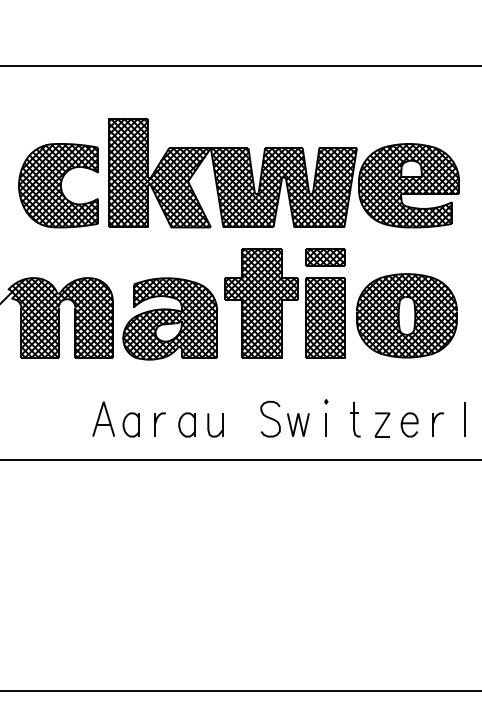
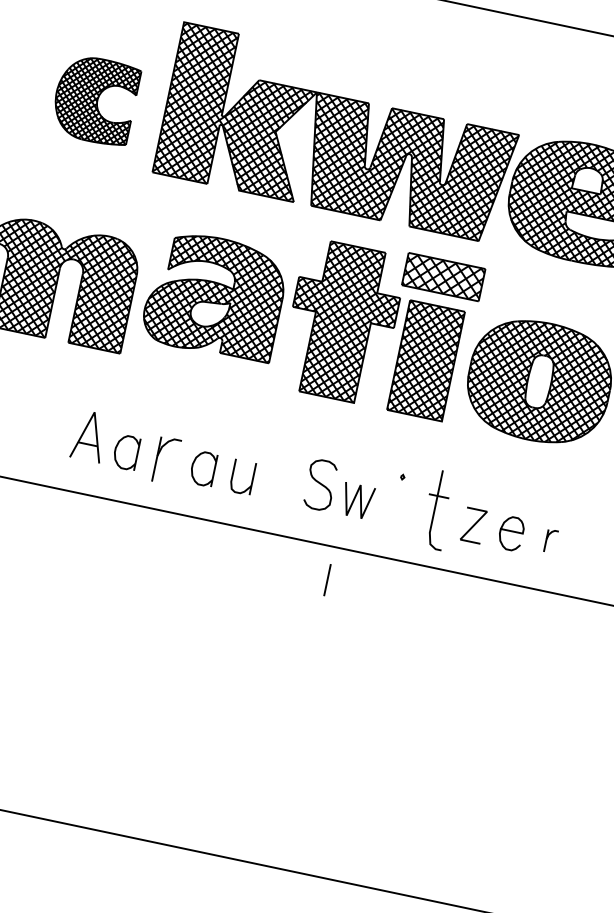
part: (58, 185) -> (95, 99), size x0.7
part: (325, 257) -> (443, 277), size x1.4
part: (169, 318) -> (214, 295), moved
part: (355, 419) -> (438, 510), size x1.6
line: (464, 419) -> (588, 541), removed
part: (159, 424) -> (165, 459), size x1.4
line: (325, 424) -> (326, 579), moved
part: (437, 424) -> (550, 541), size x0.7

